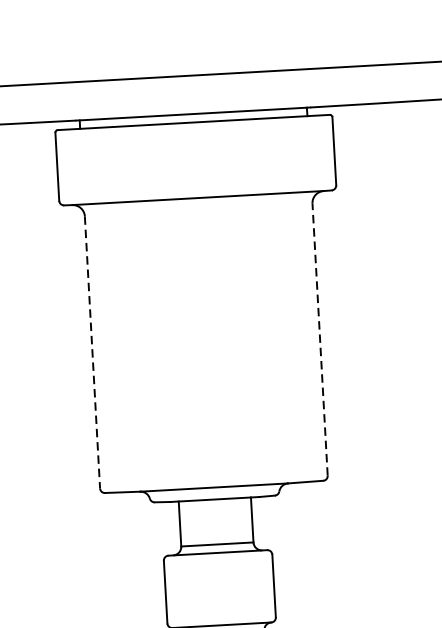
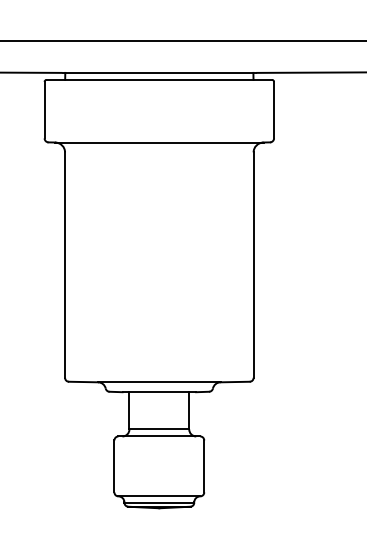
line: (319, 340) -> (253, 265), dashed -> solid
line: (93, 352) -> (65, 265), dashed -> solid

